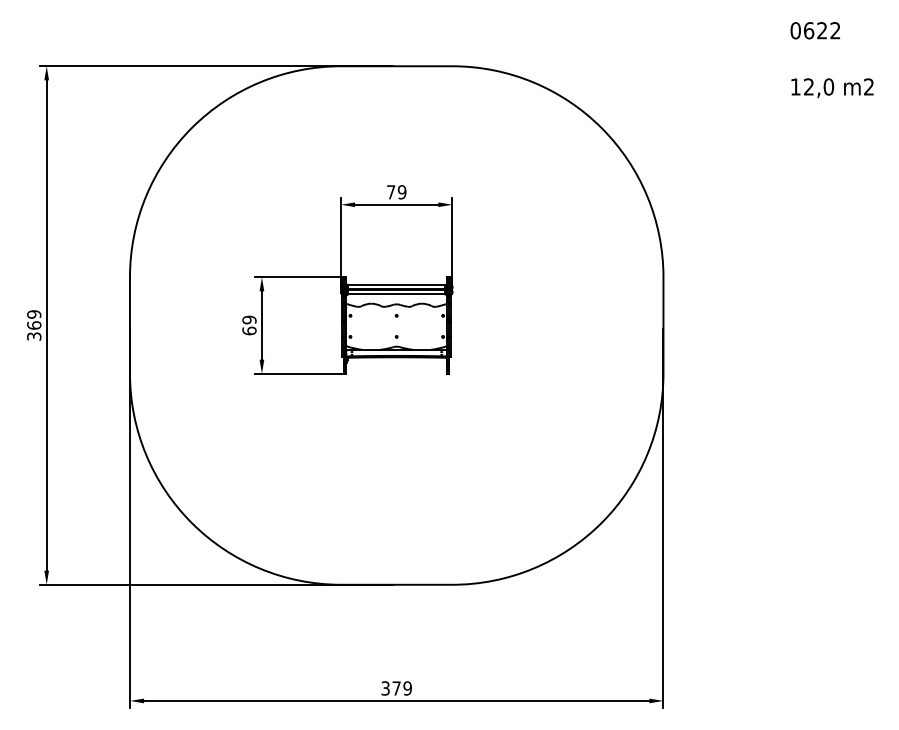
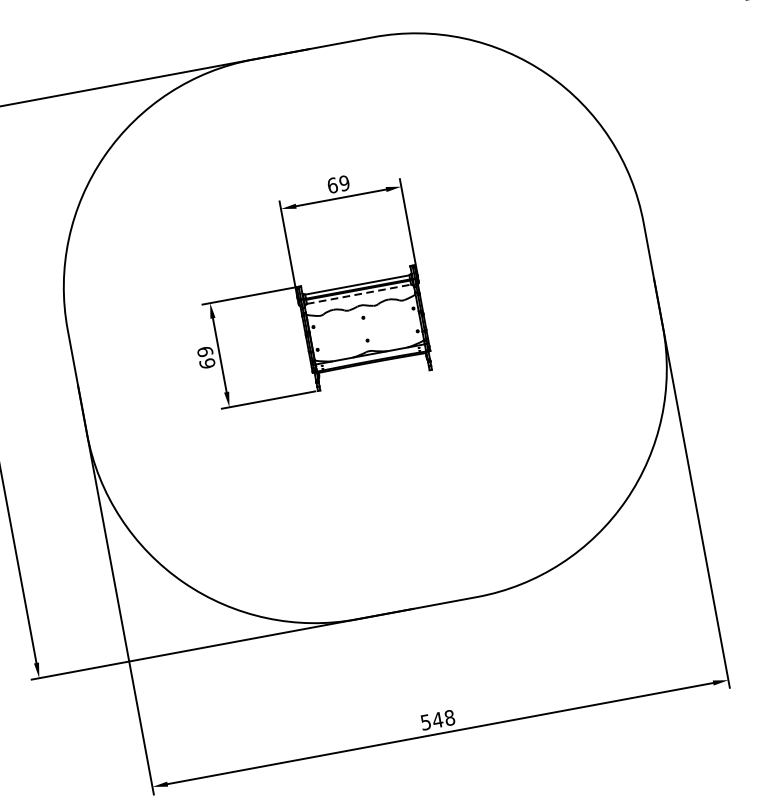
text: (391, 192) -> (333, 185), 79 -> 69
line: (397, 294) -> (359, 294), solid -> dashed
text: (396, 688) -> (437, 720), 379 -> 548

